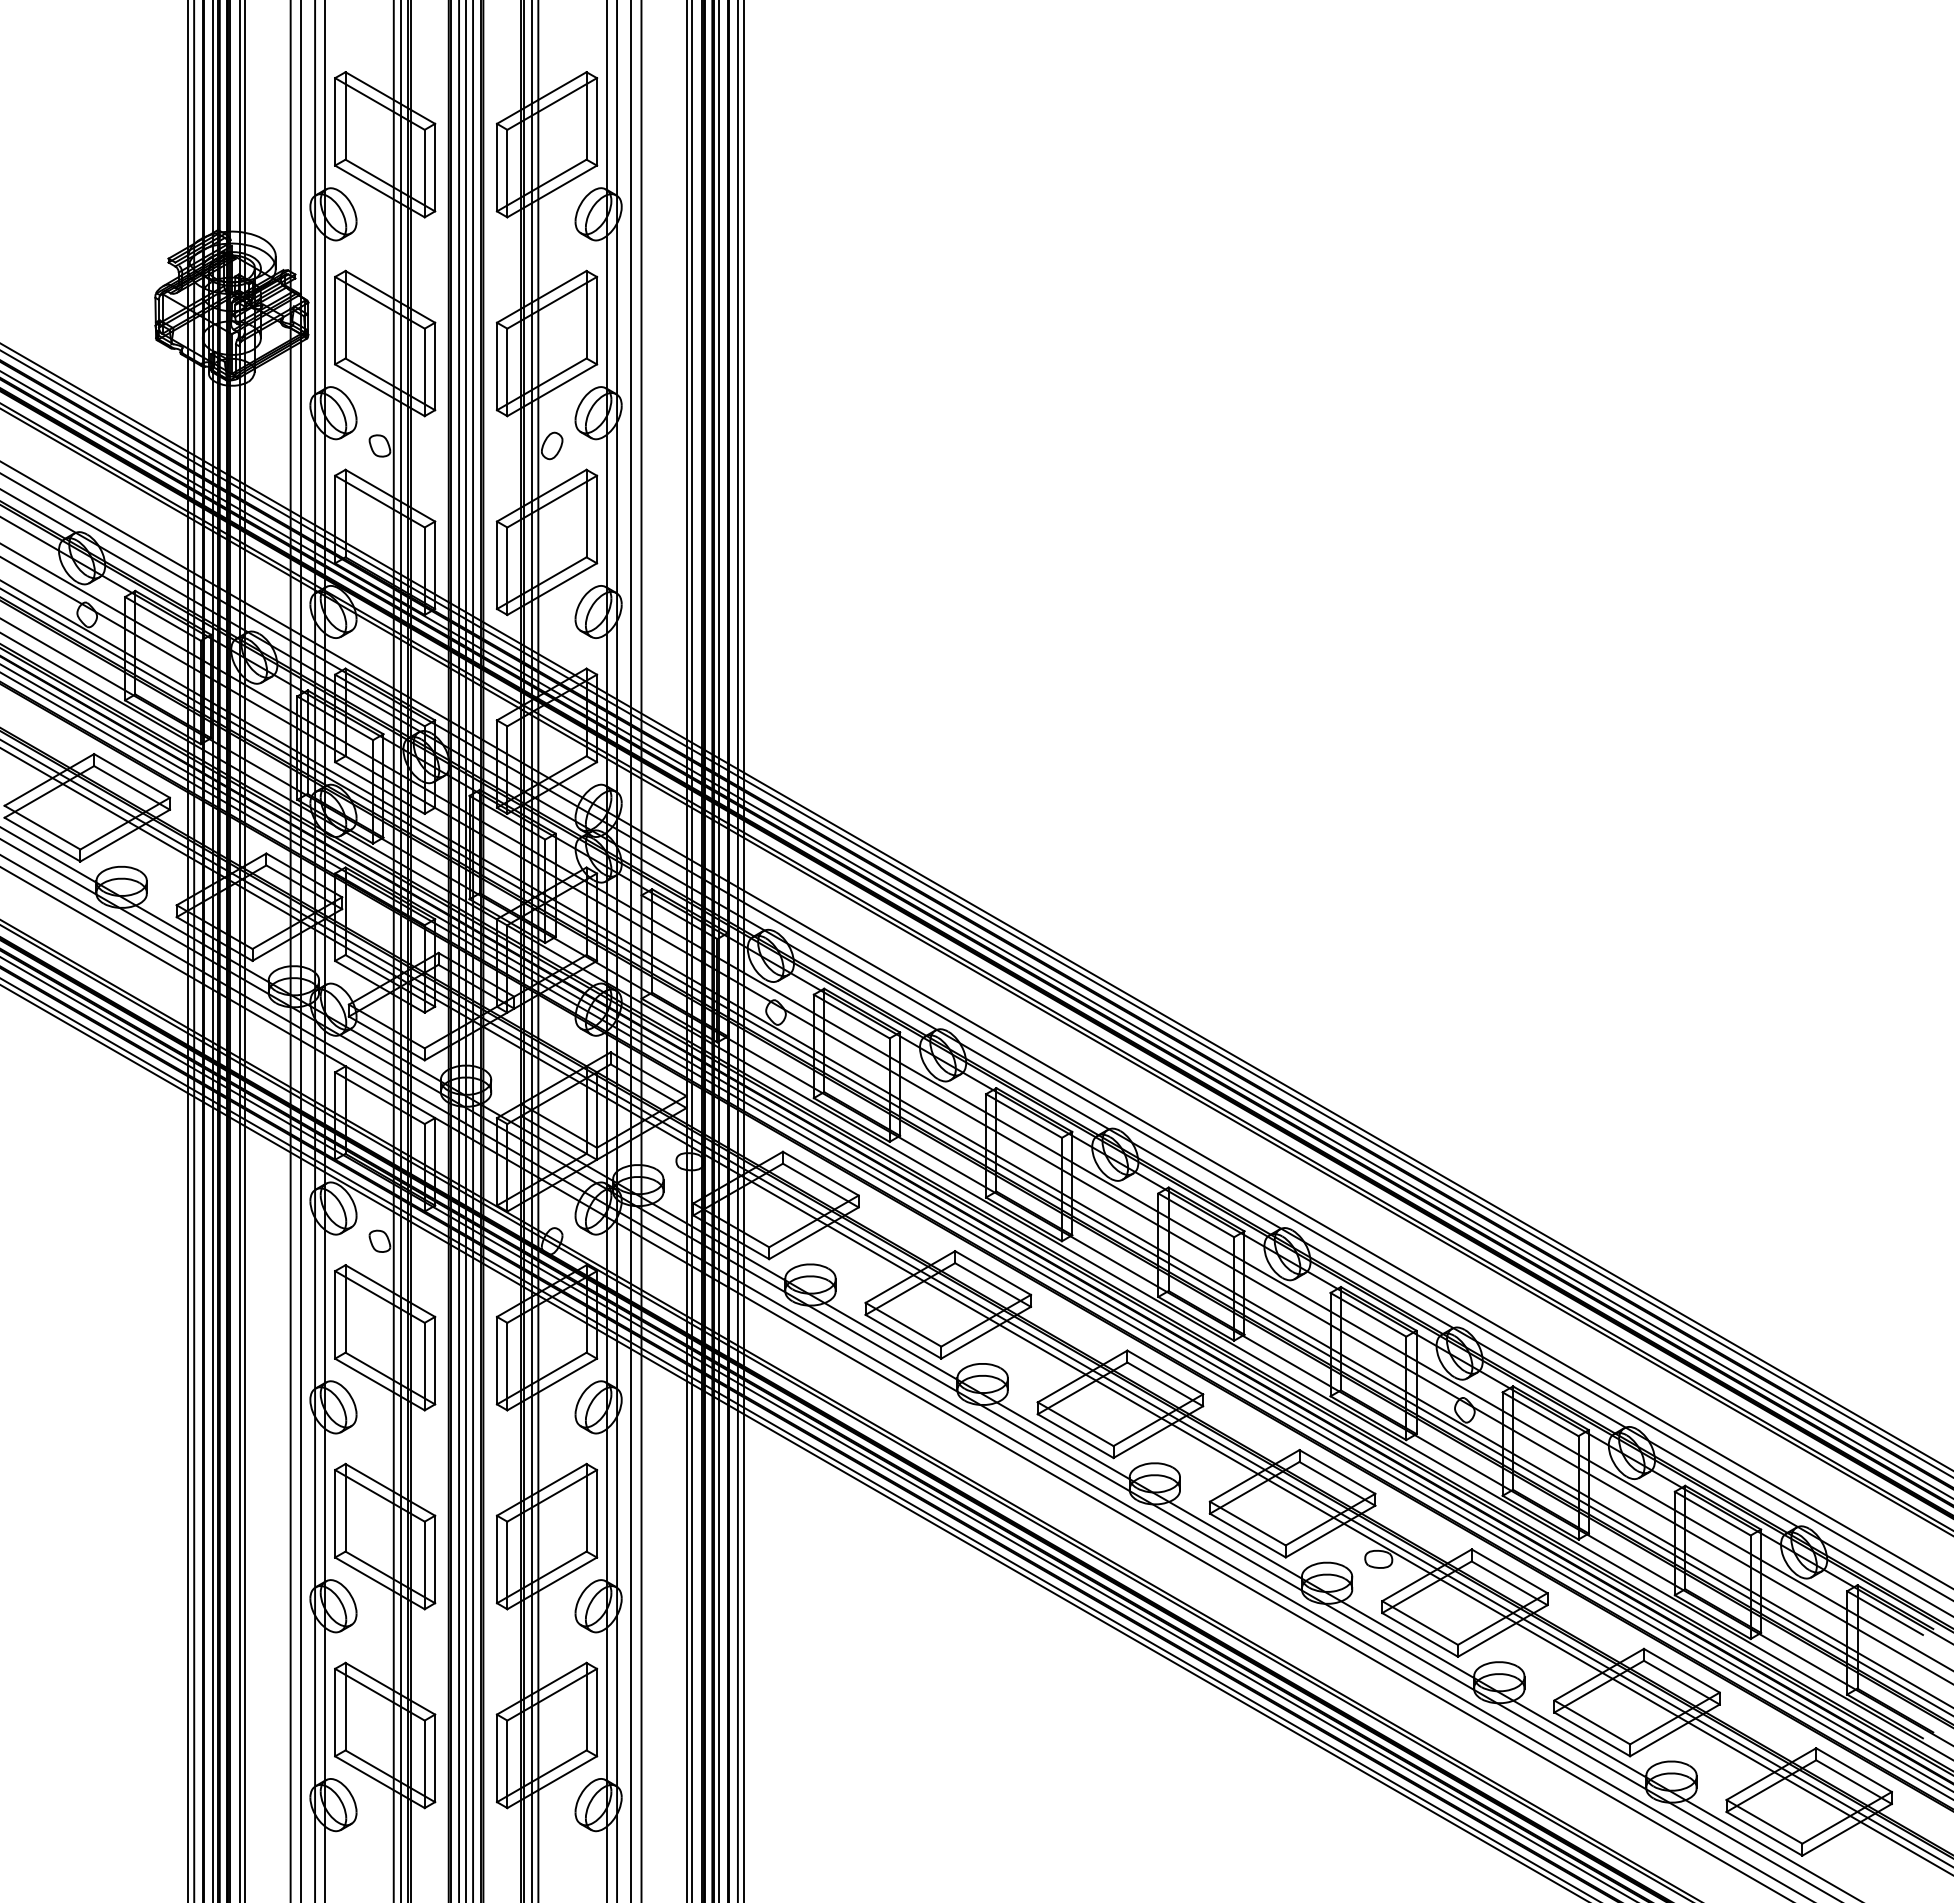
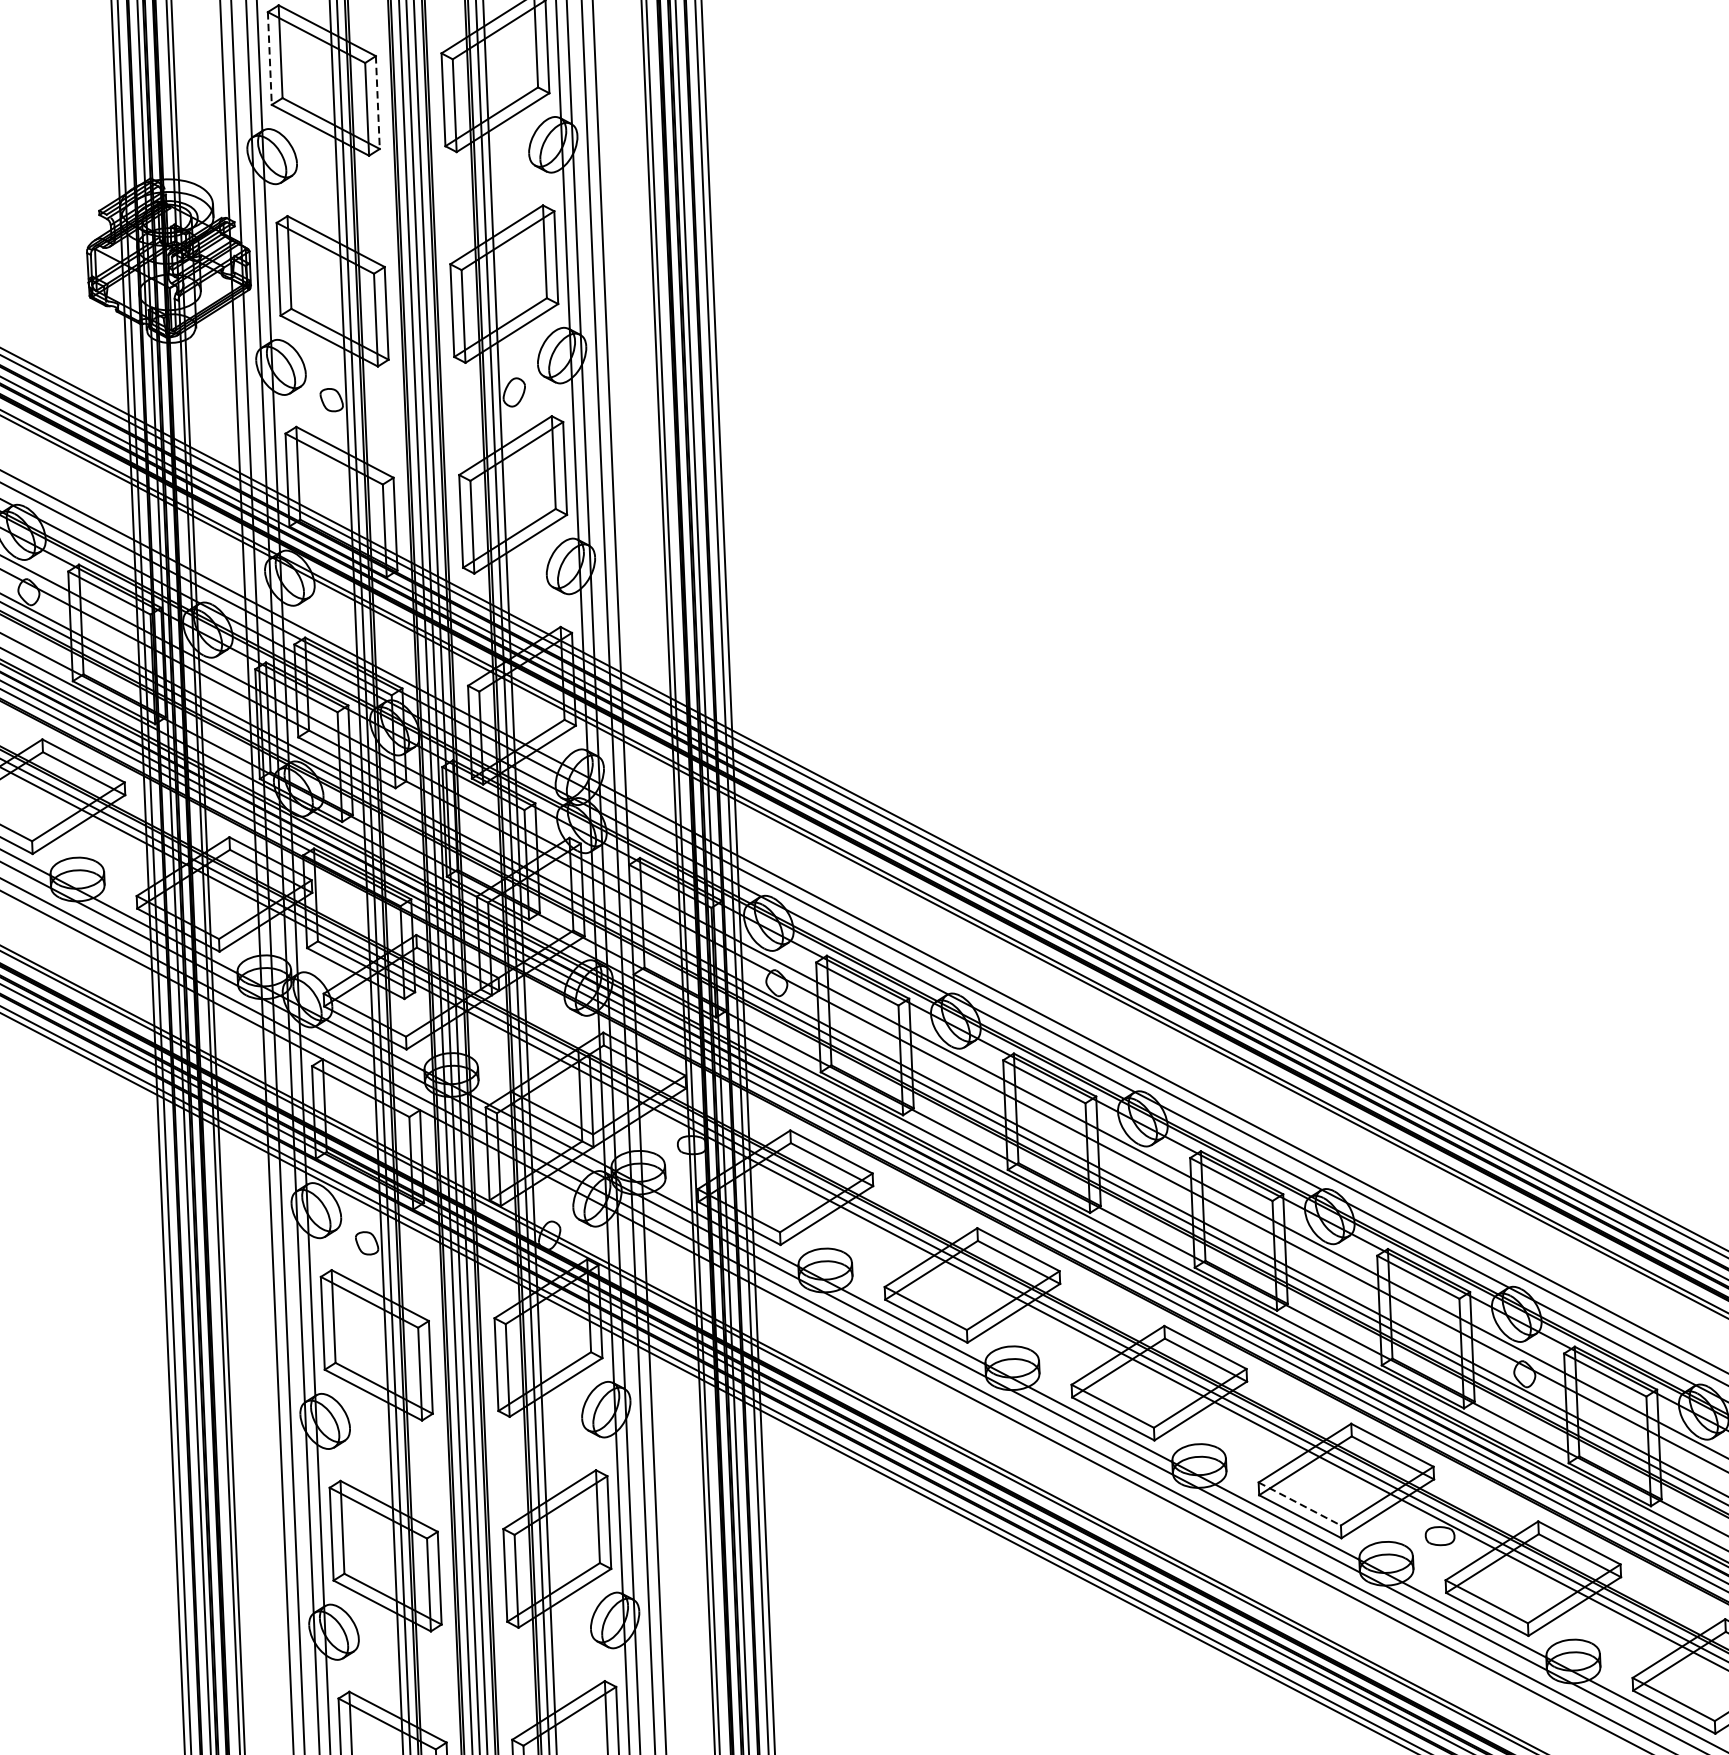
line: (335, 121) -> (270, 58), solid -> dashed
line: (435, 167) -> (378, 102), solid -> dashed
line: (1247, 1523) -> (1299, 1503), solid -> dashed

